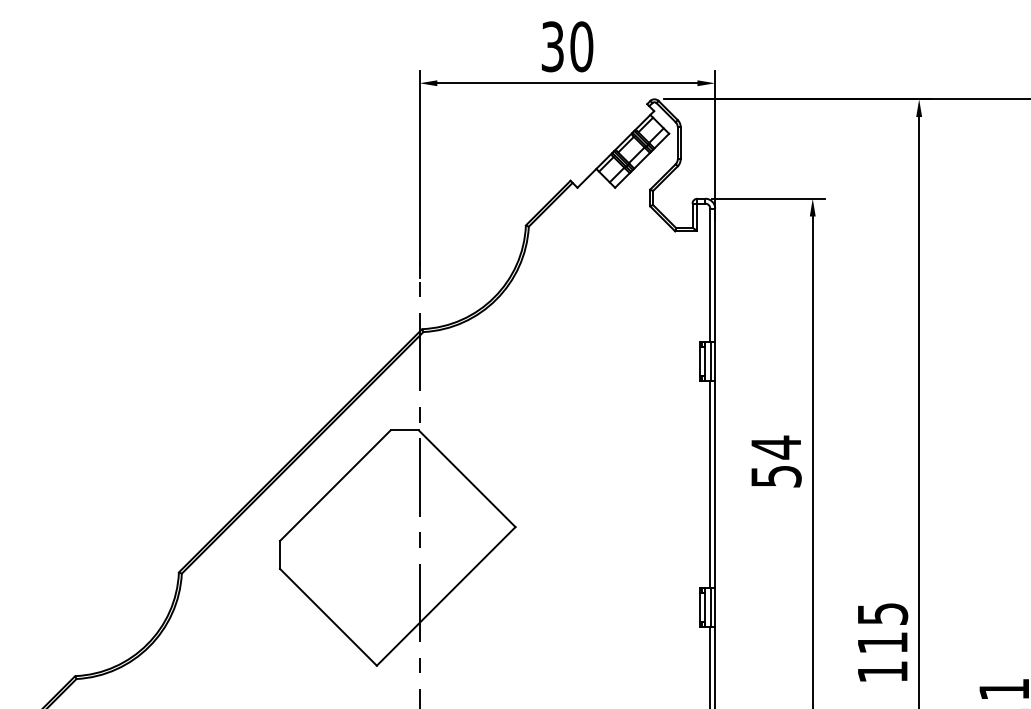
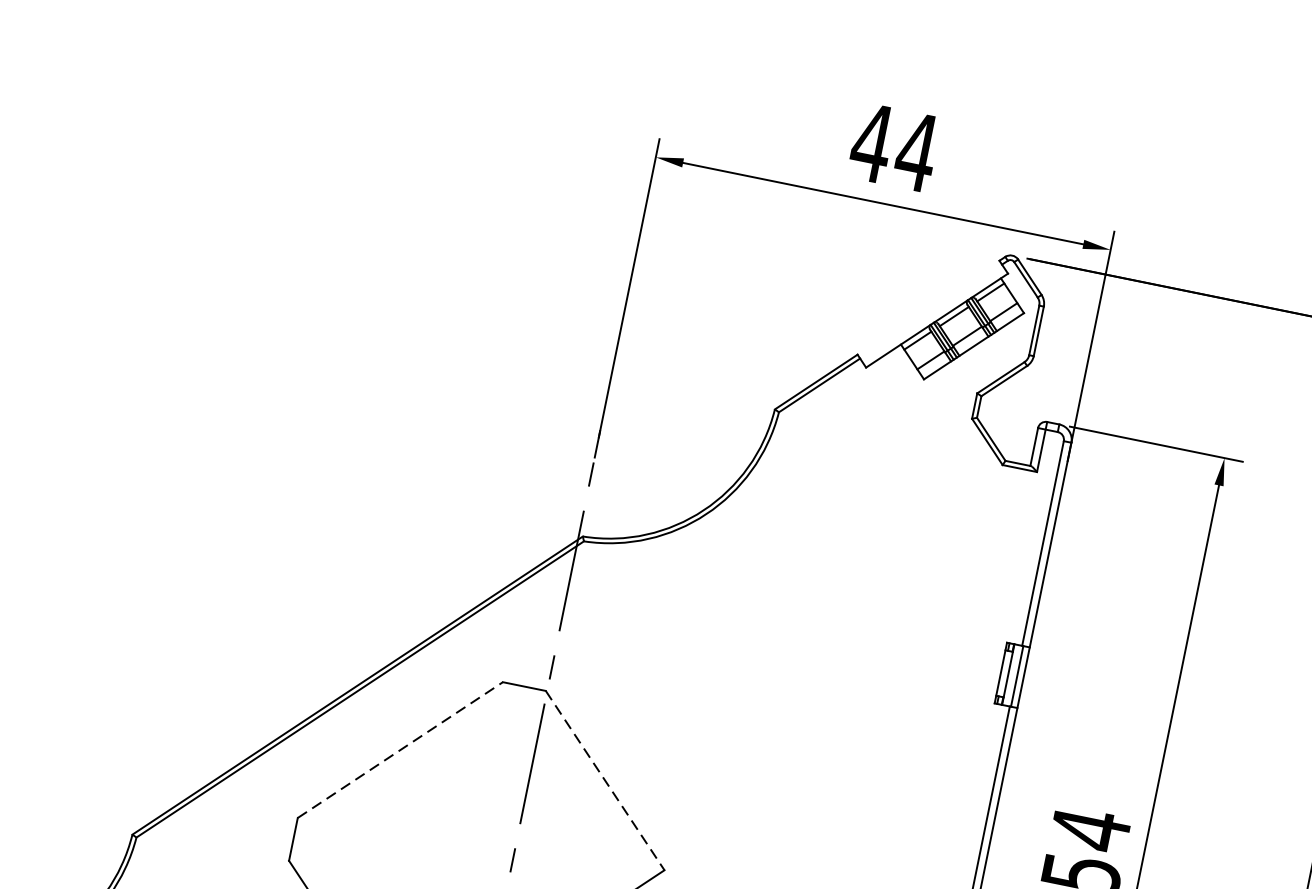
text: (566, 46) -> (893, 146), 30 -> 44
line: (467, 479) -> (605, 782), solid -> dashed
line: (335, 485) -> (400, 749), solid -> dashed

